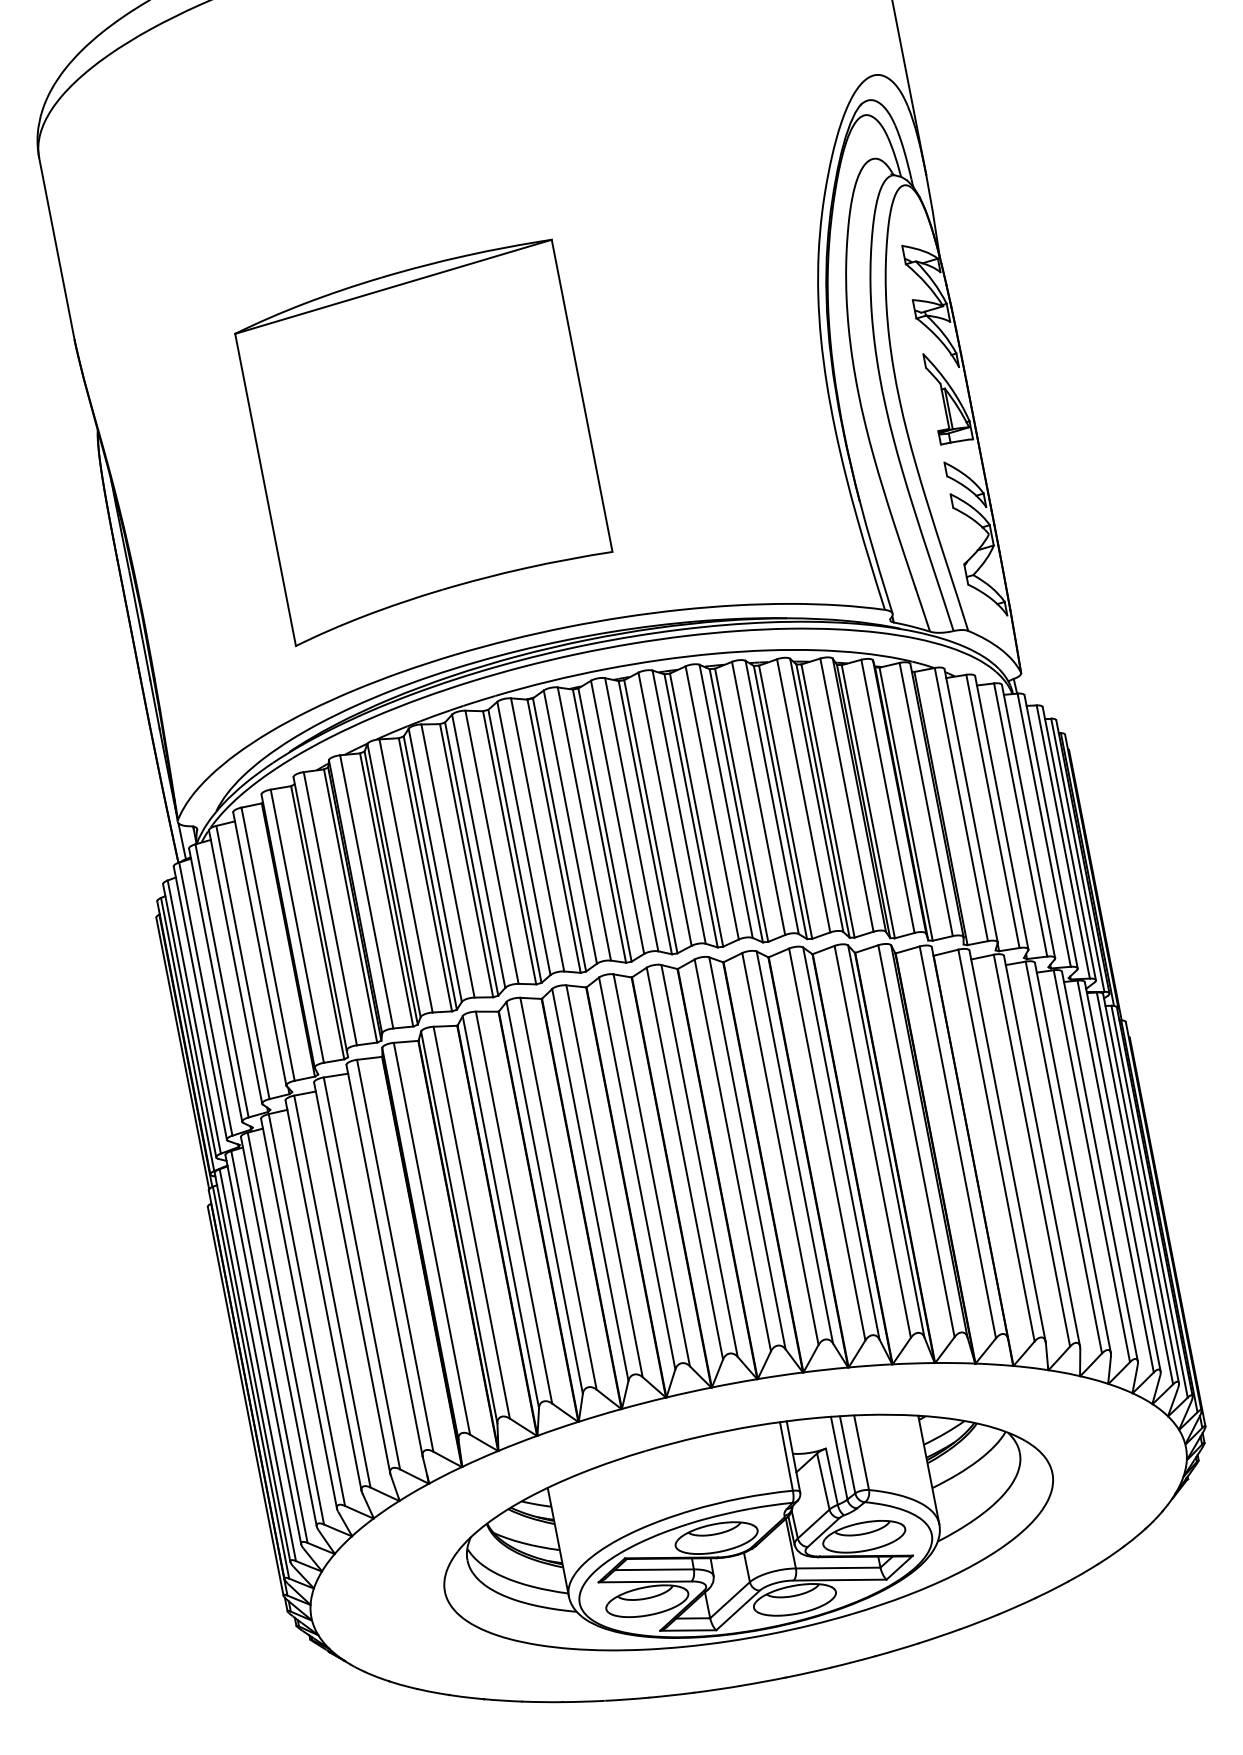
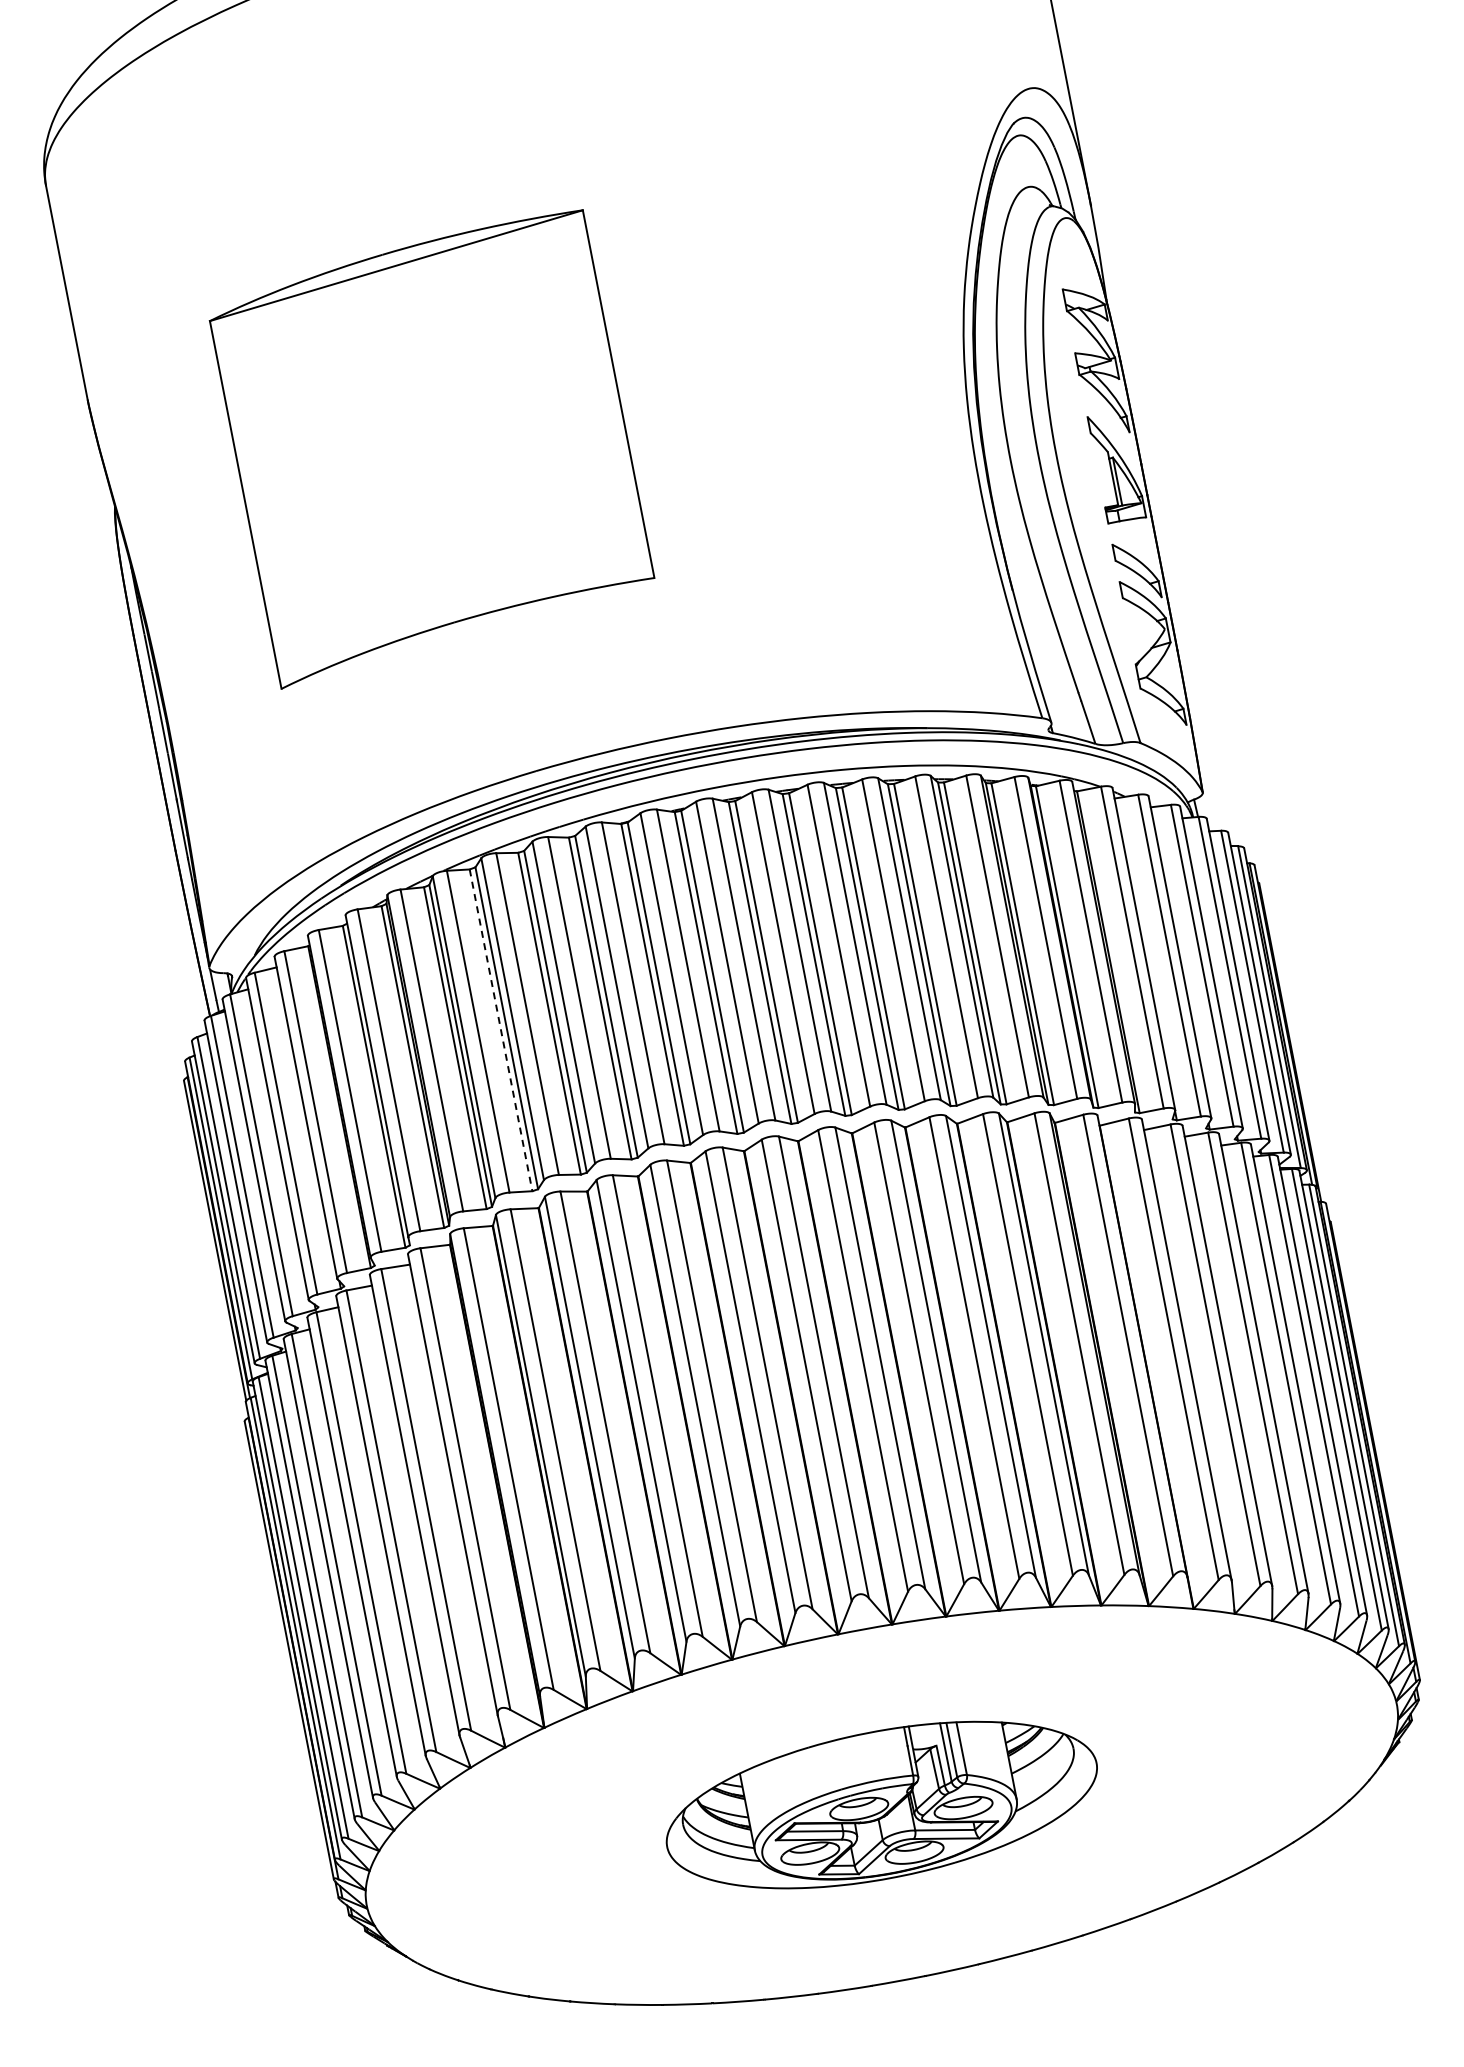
part: (423, 442) -> (431, 449), moved
line: (425, 874) -> (501, 1030), solid -> dashed
part: (748, 1532) -> (881, 1804), size x0.6

